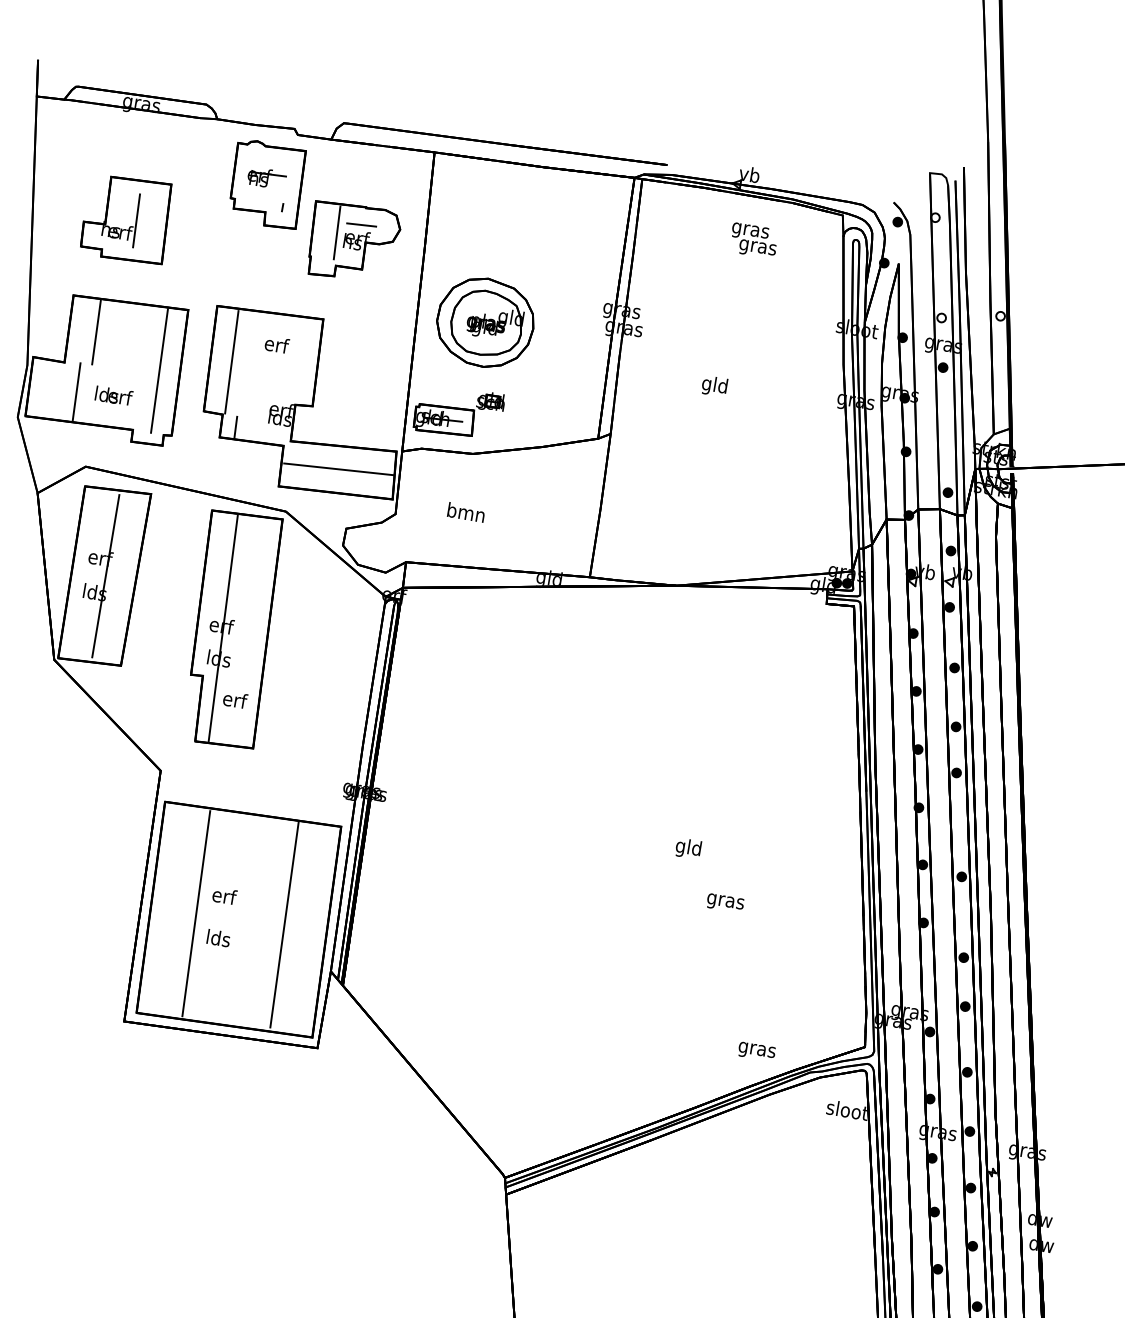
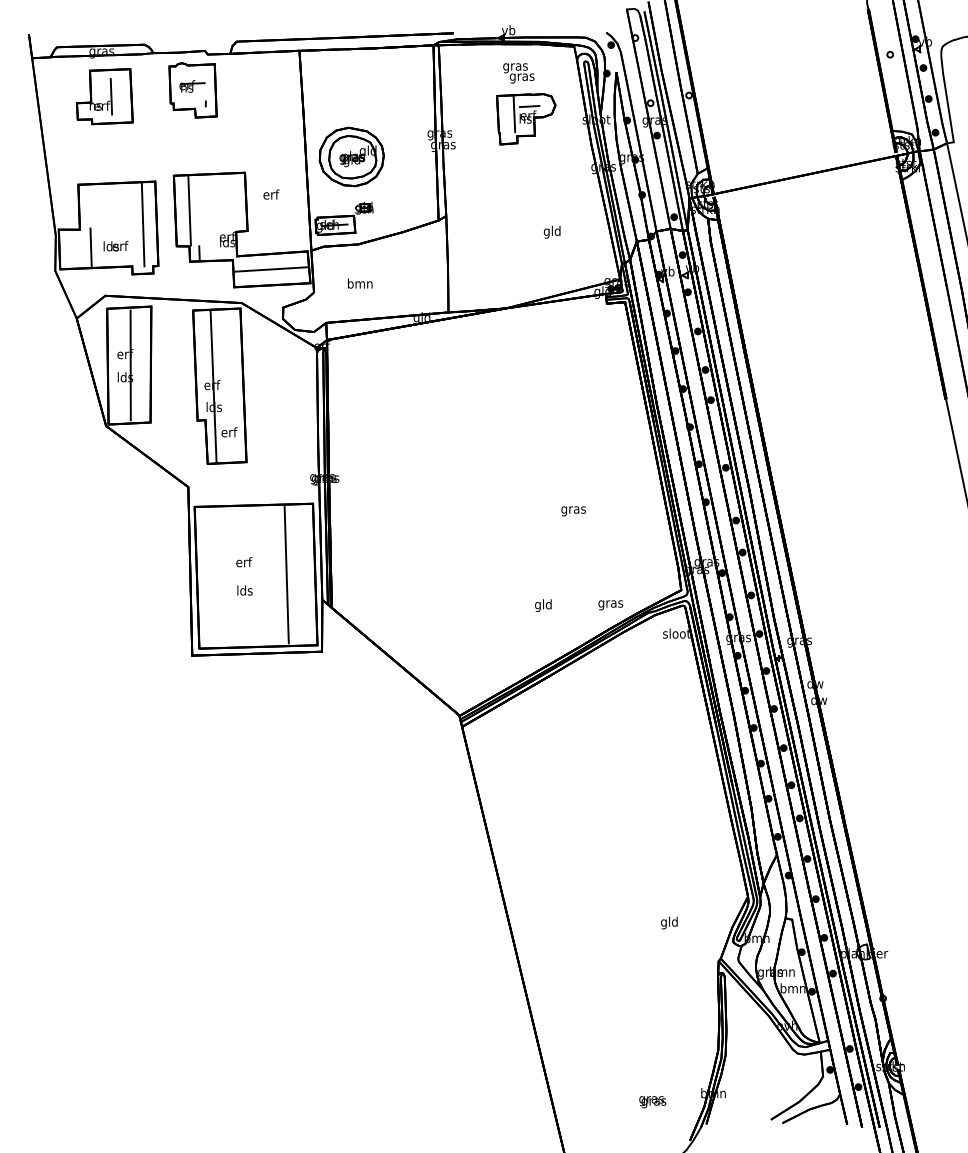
part: (126, 218) -> (104, 96), moved
part: (353, 243) -> (526, 119), moved
line: (96, 332) -> (97, 206), removed
text: (277, 344) -> (271, 194), moved
text: (713, 385) -> (551, 231), moved
text: (688, 848) -> (543, 605), moved
line: (196, 913) -> (227, 576), removed

